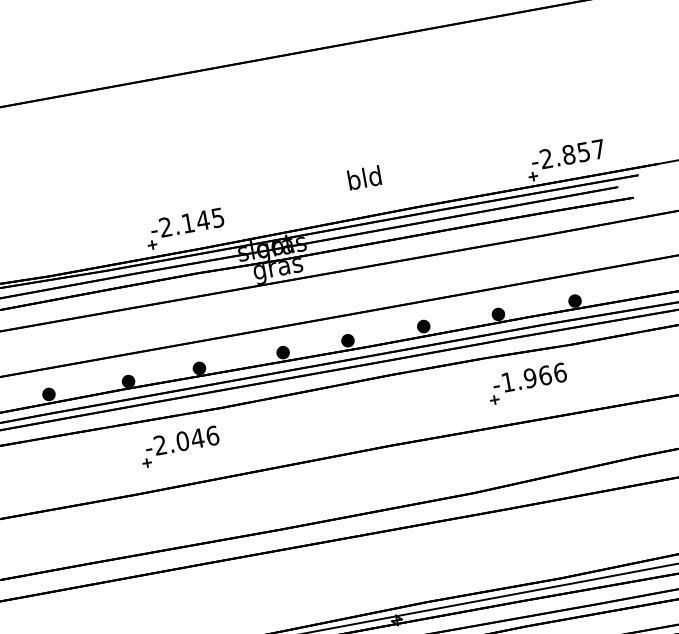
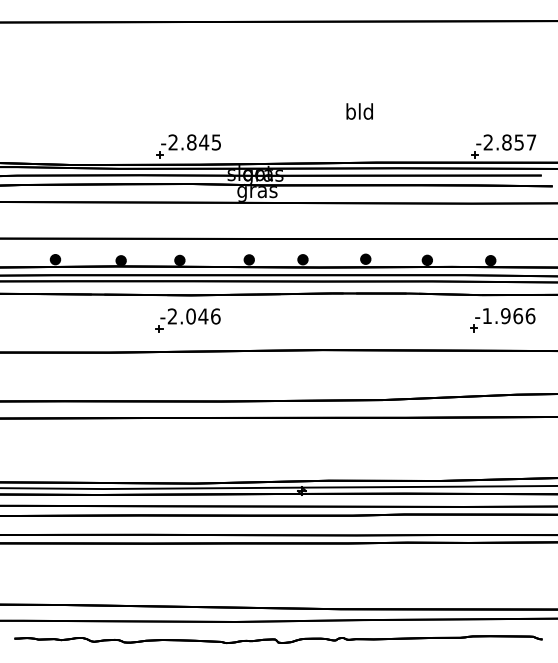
text: (364, 177) -> (359, 111), moved
text: (187, 223) -> (191, 142), -2.145 -> -2.845
part: (527, 384) -> (502, 320), moved
part: (179, 446) -> (187, 320), moved

